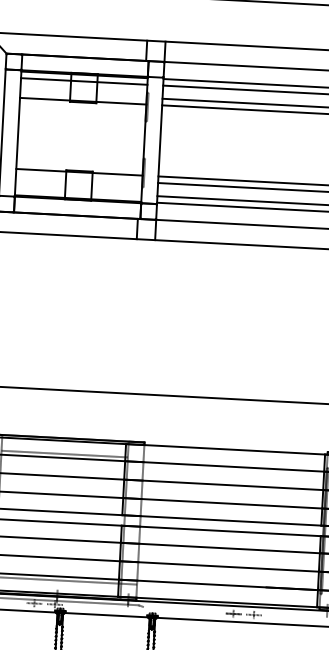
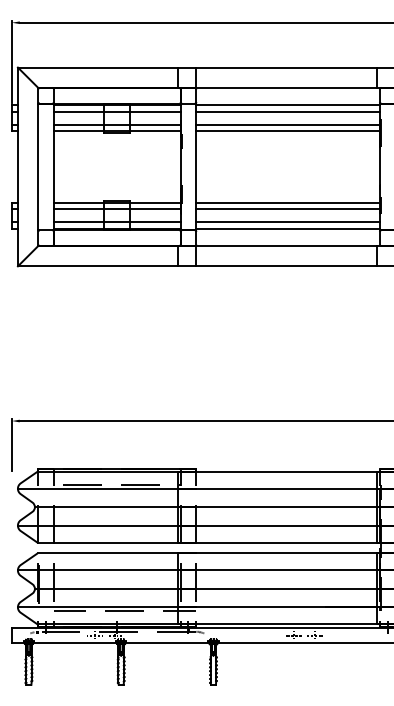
line: (83, 94) -> (117, 124), added
line: (79, 179) -> (117, 209), added
line: (78, 192) -> (117, 222), added

